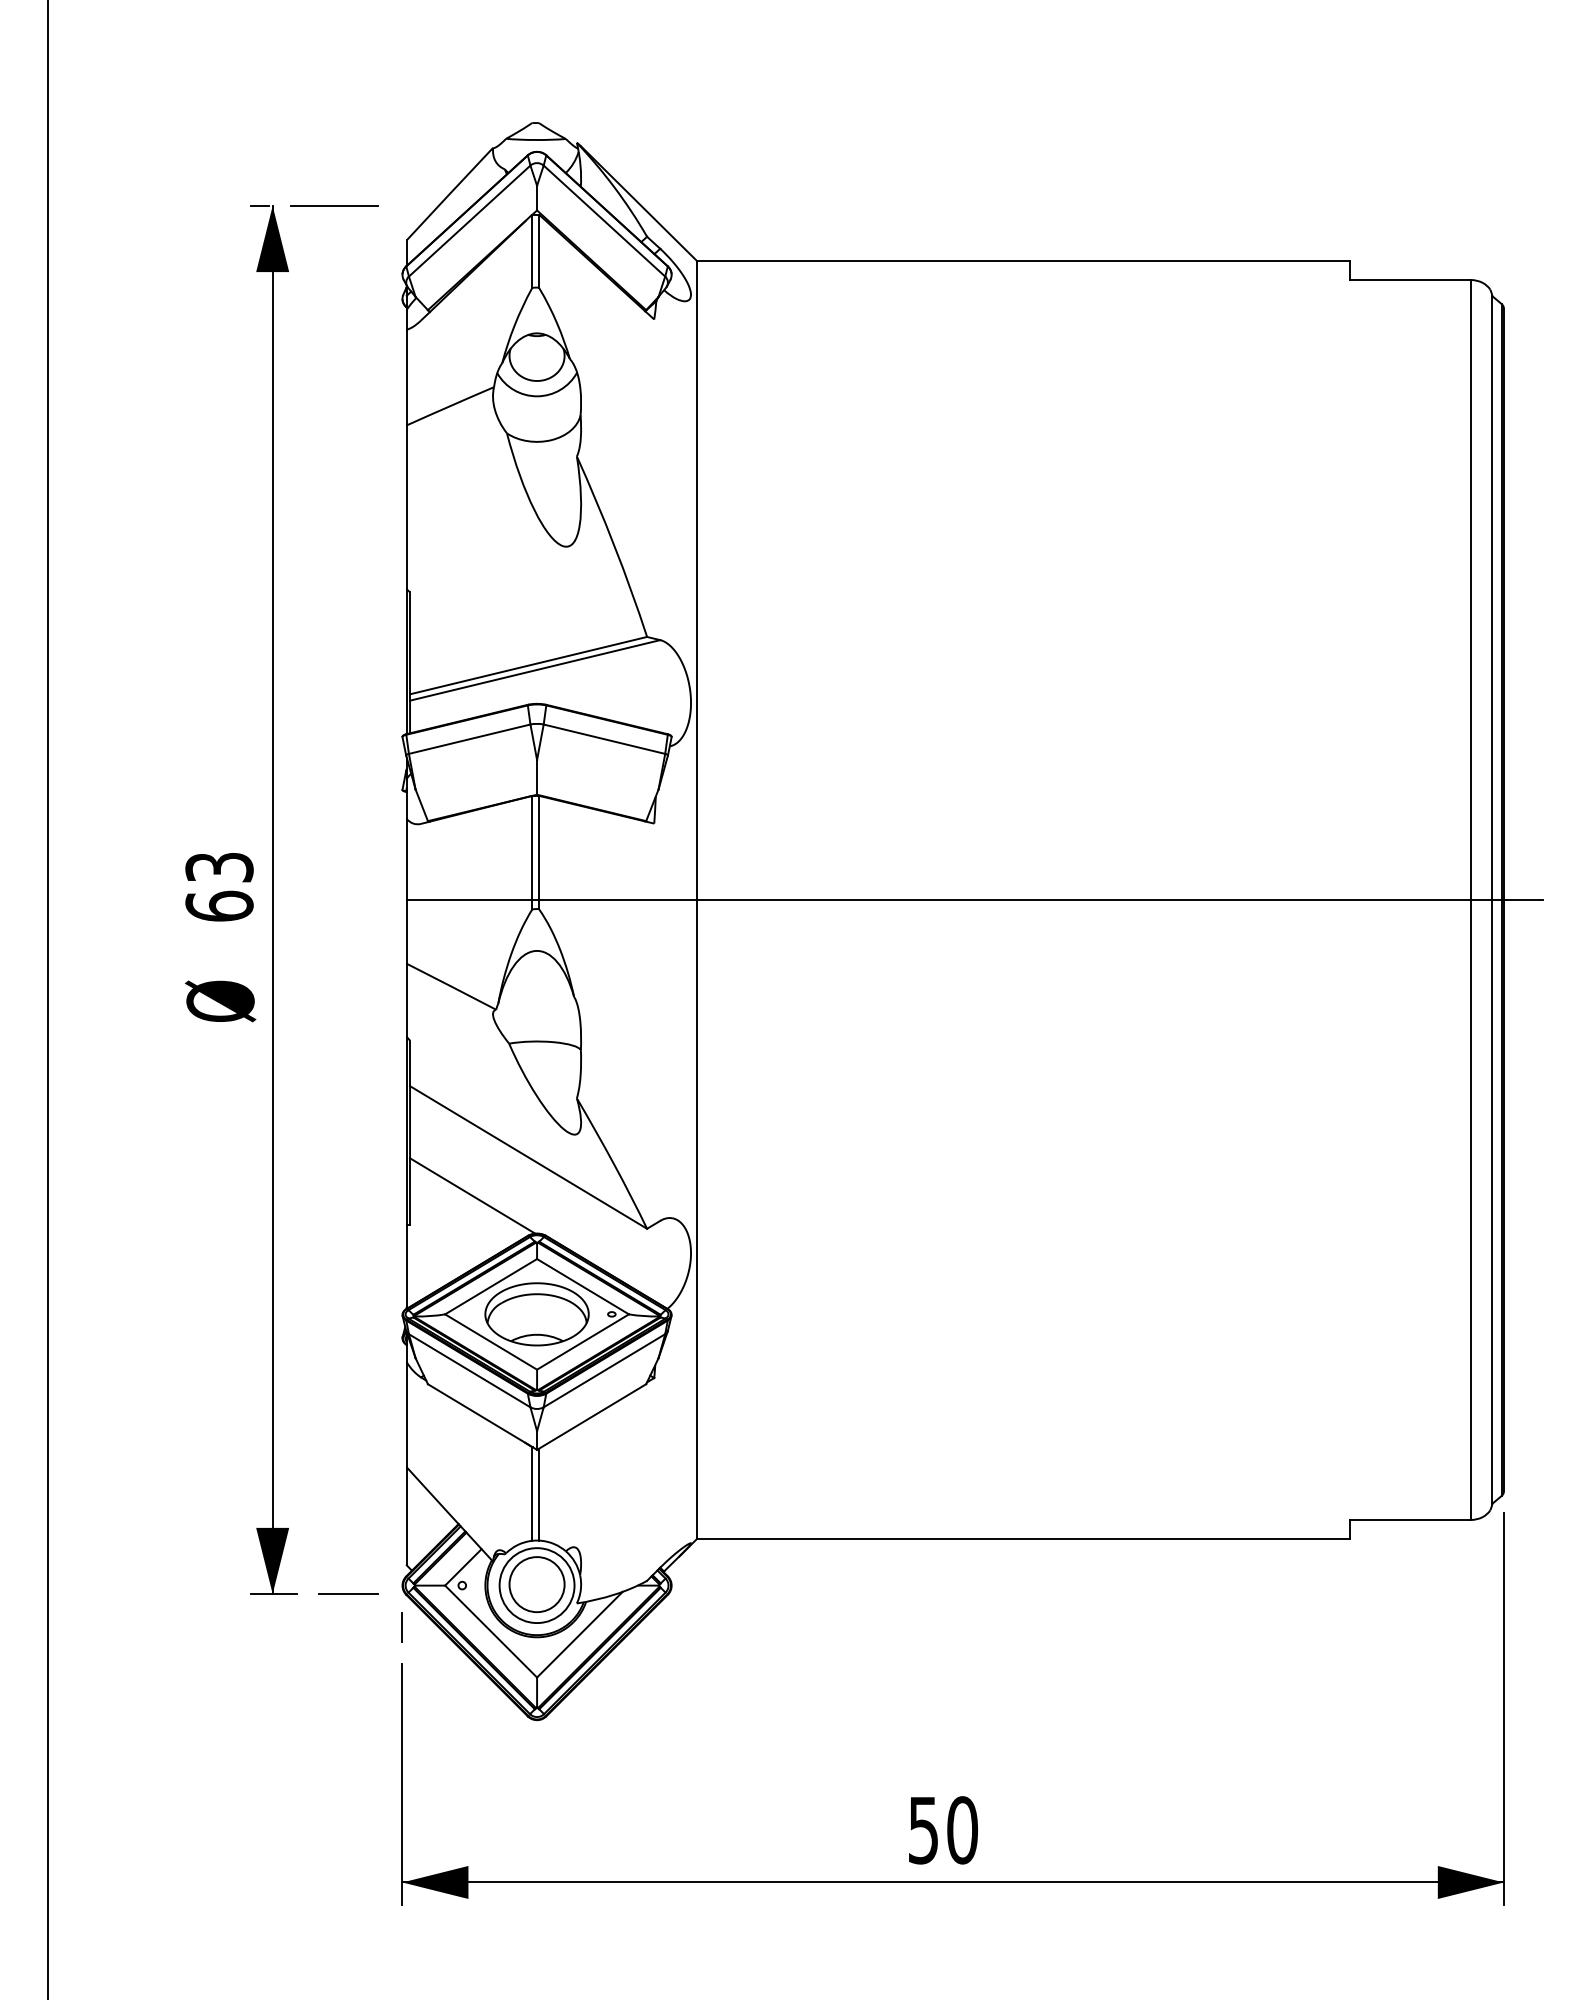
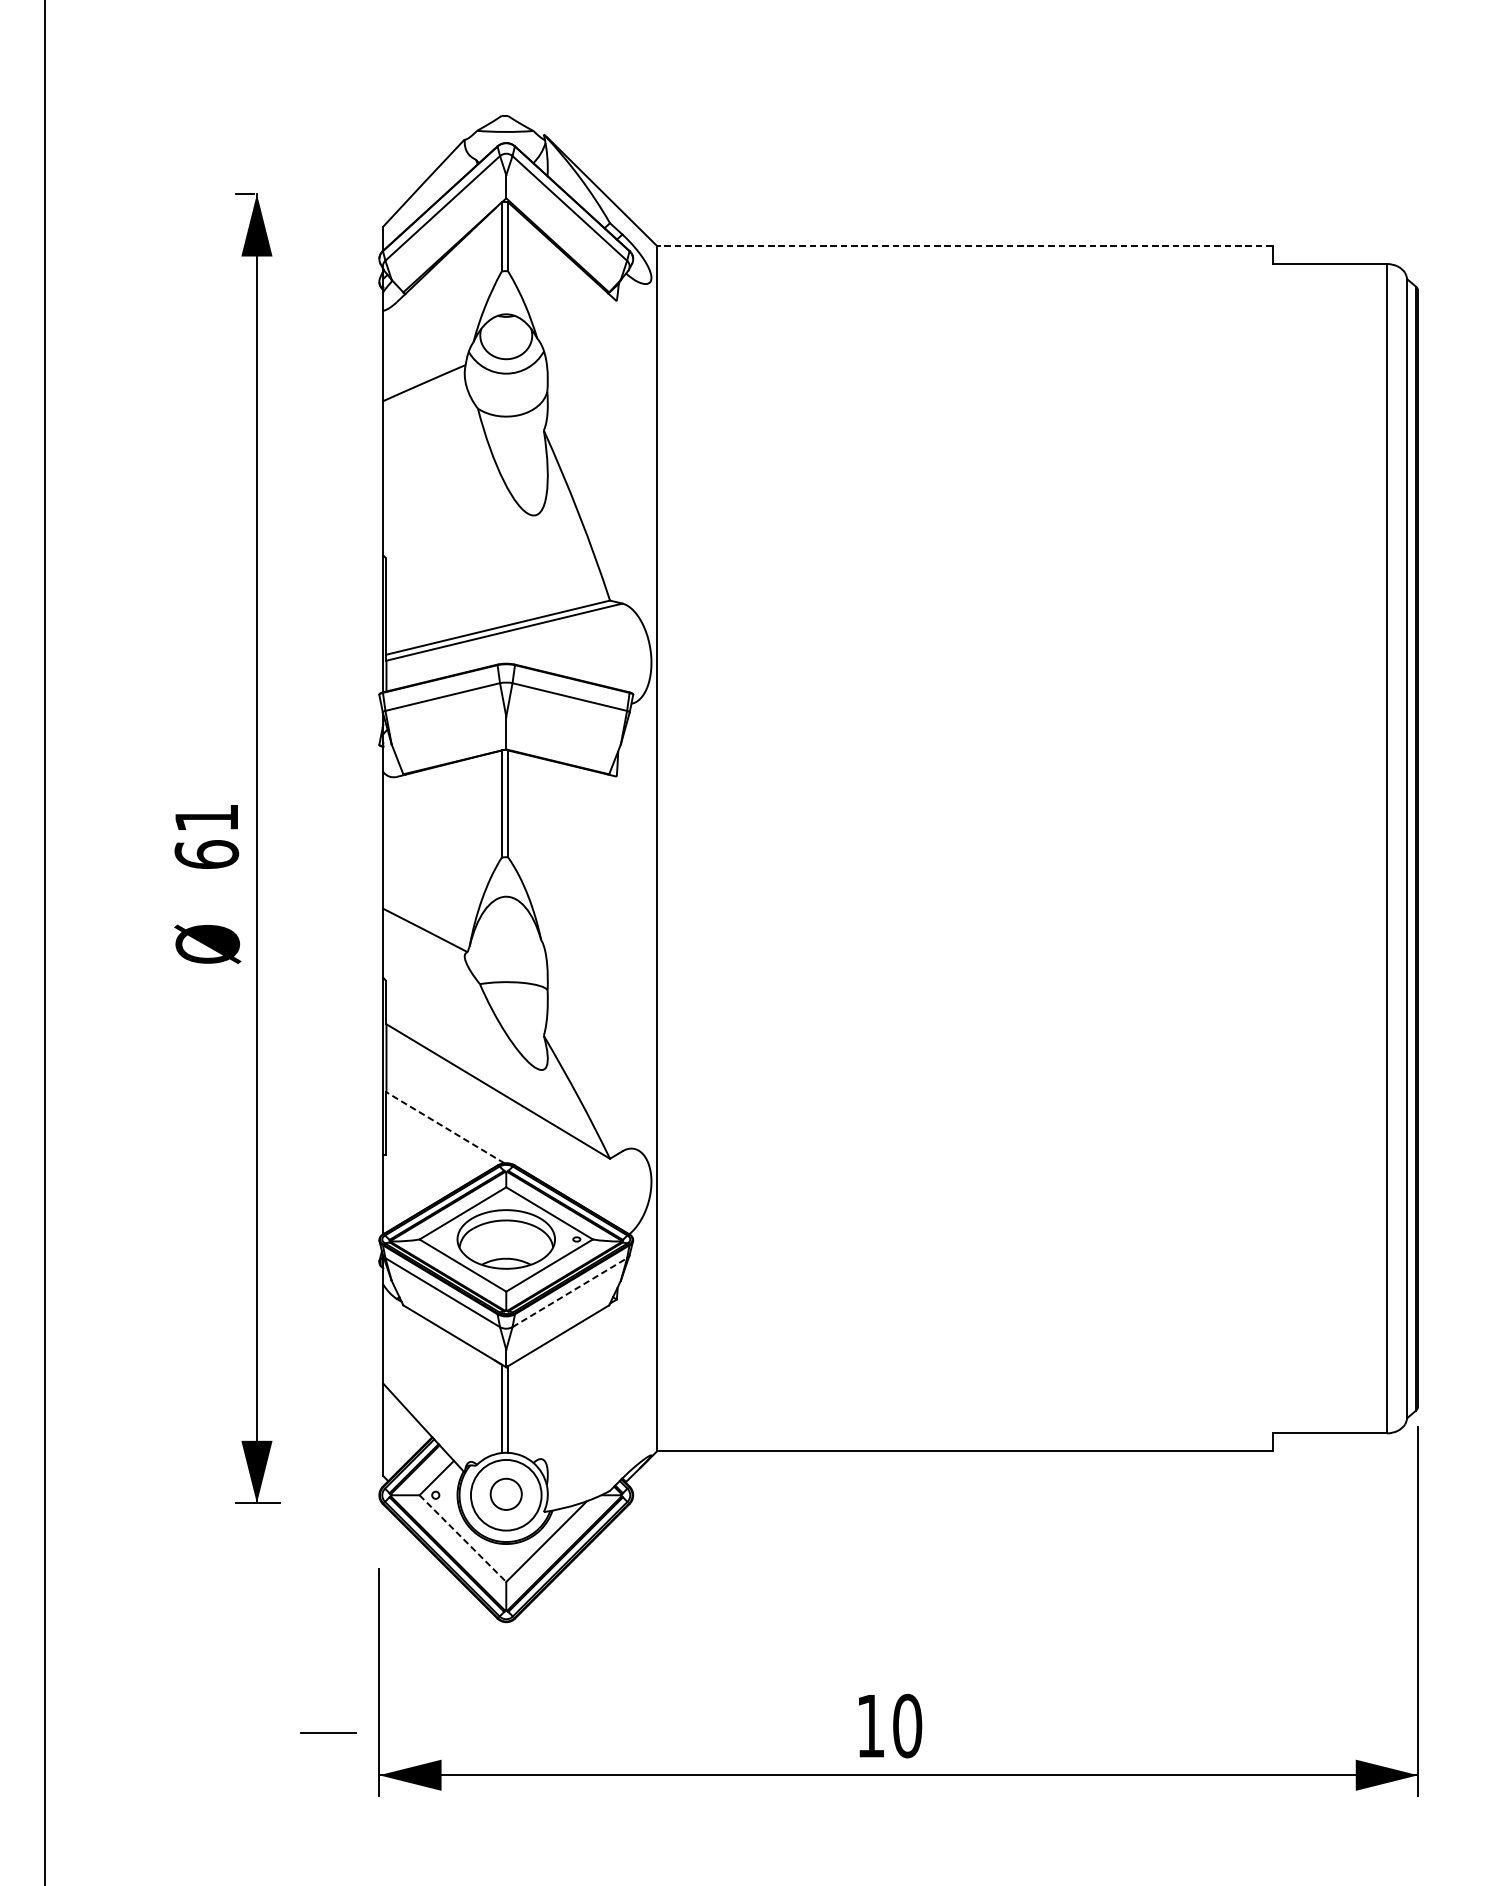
line: (334, 205) -> (315, 193), removed
line: (1022, 261) -> (964, 246), solid -> dashed
text: (219, 867) -> (206, 818), 63 -> 61
line: (974, 900) -> (918, 849), removed
line: (472, 1195) -> (445, 1127), solid -> dashed
line: (604, 1370) -> (569, 1292), solid -> dashed
circle: (536, 1584) -> (505, 1494), size x0.6
line: (348, 1593) -> (328, 1732), moved
line: (402, 1627) -> (379, 1534), removed
line: (491, 1631) -> (463, 1538), solid -> dashed
text: (923, 1830) -> (870, 1726), 50 -> 10

